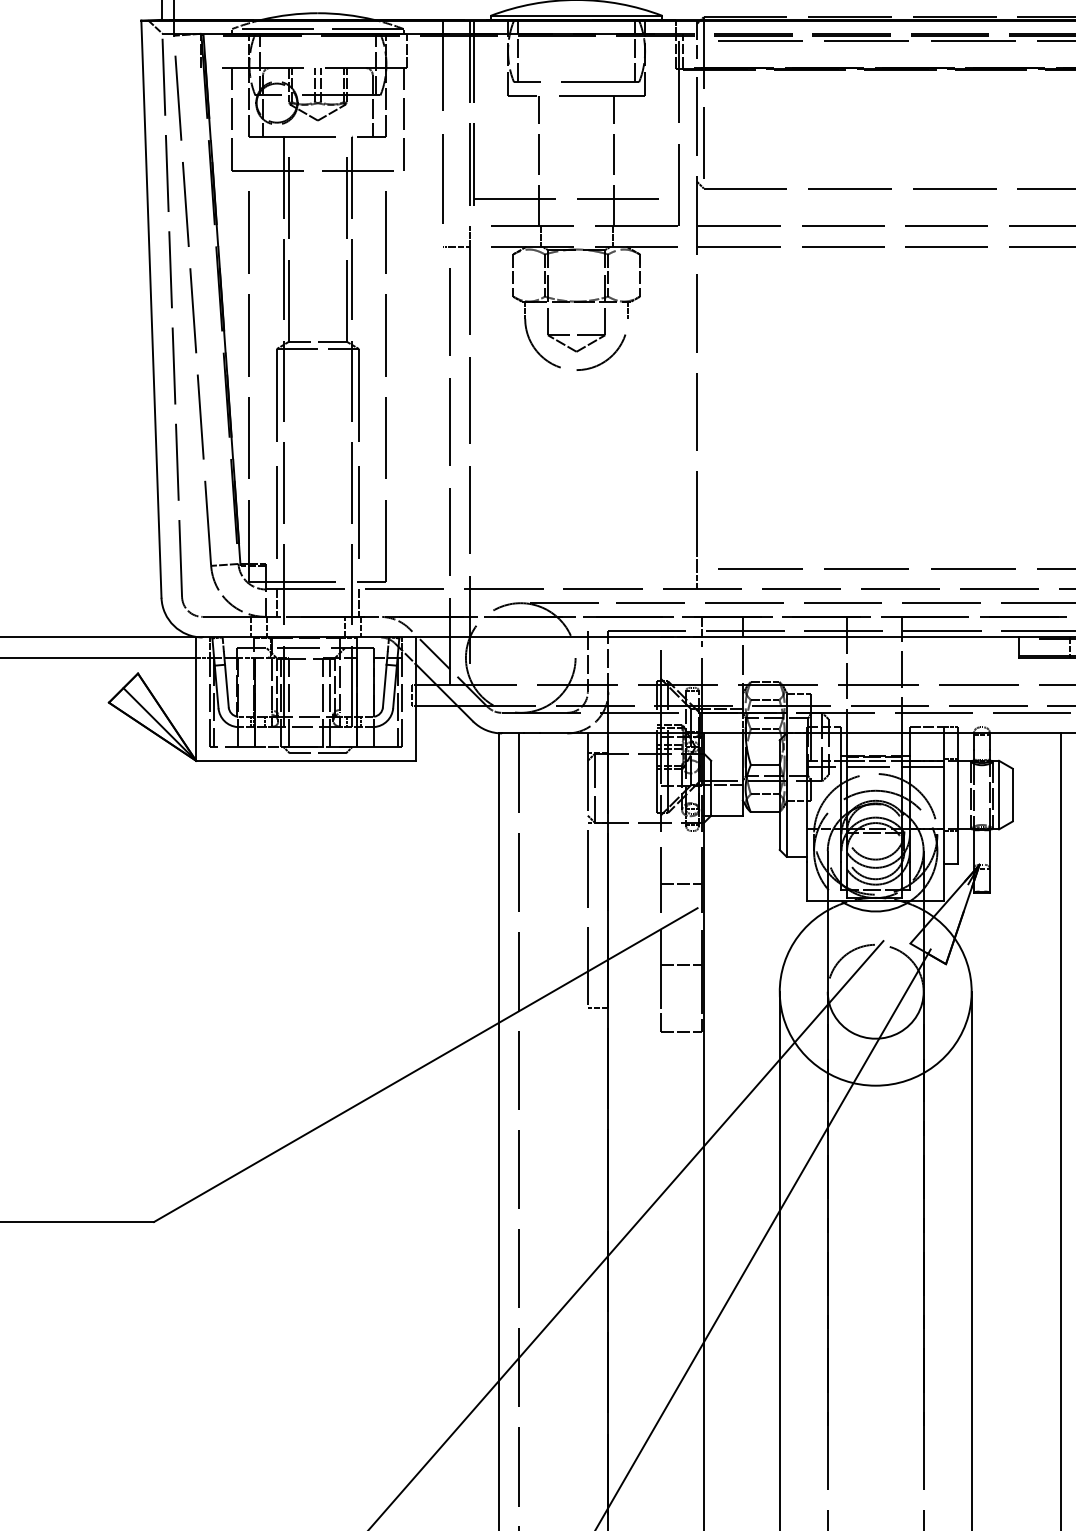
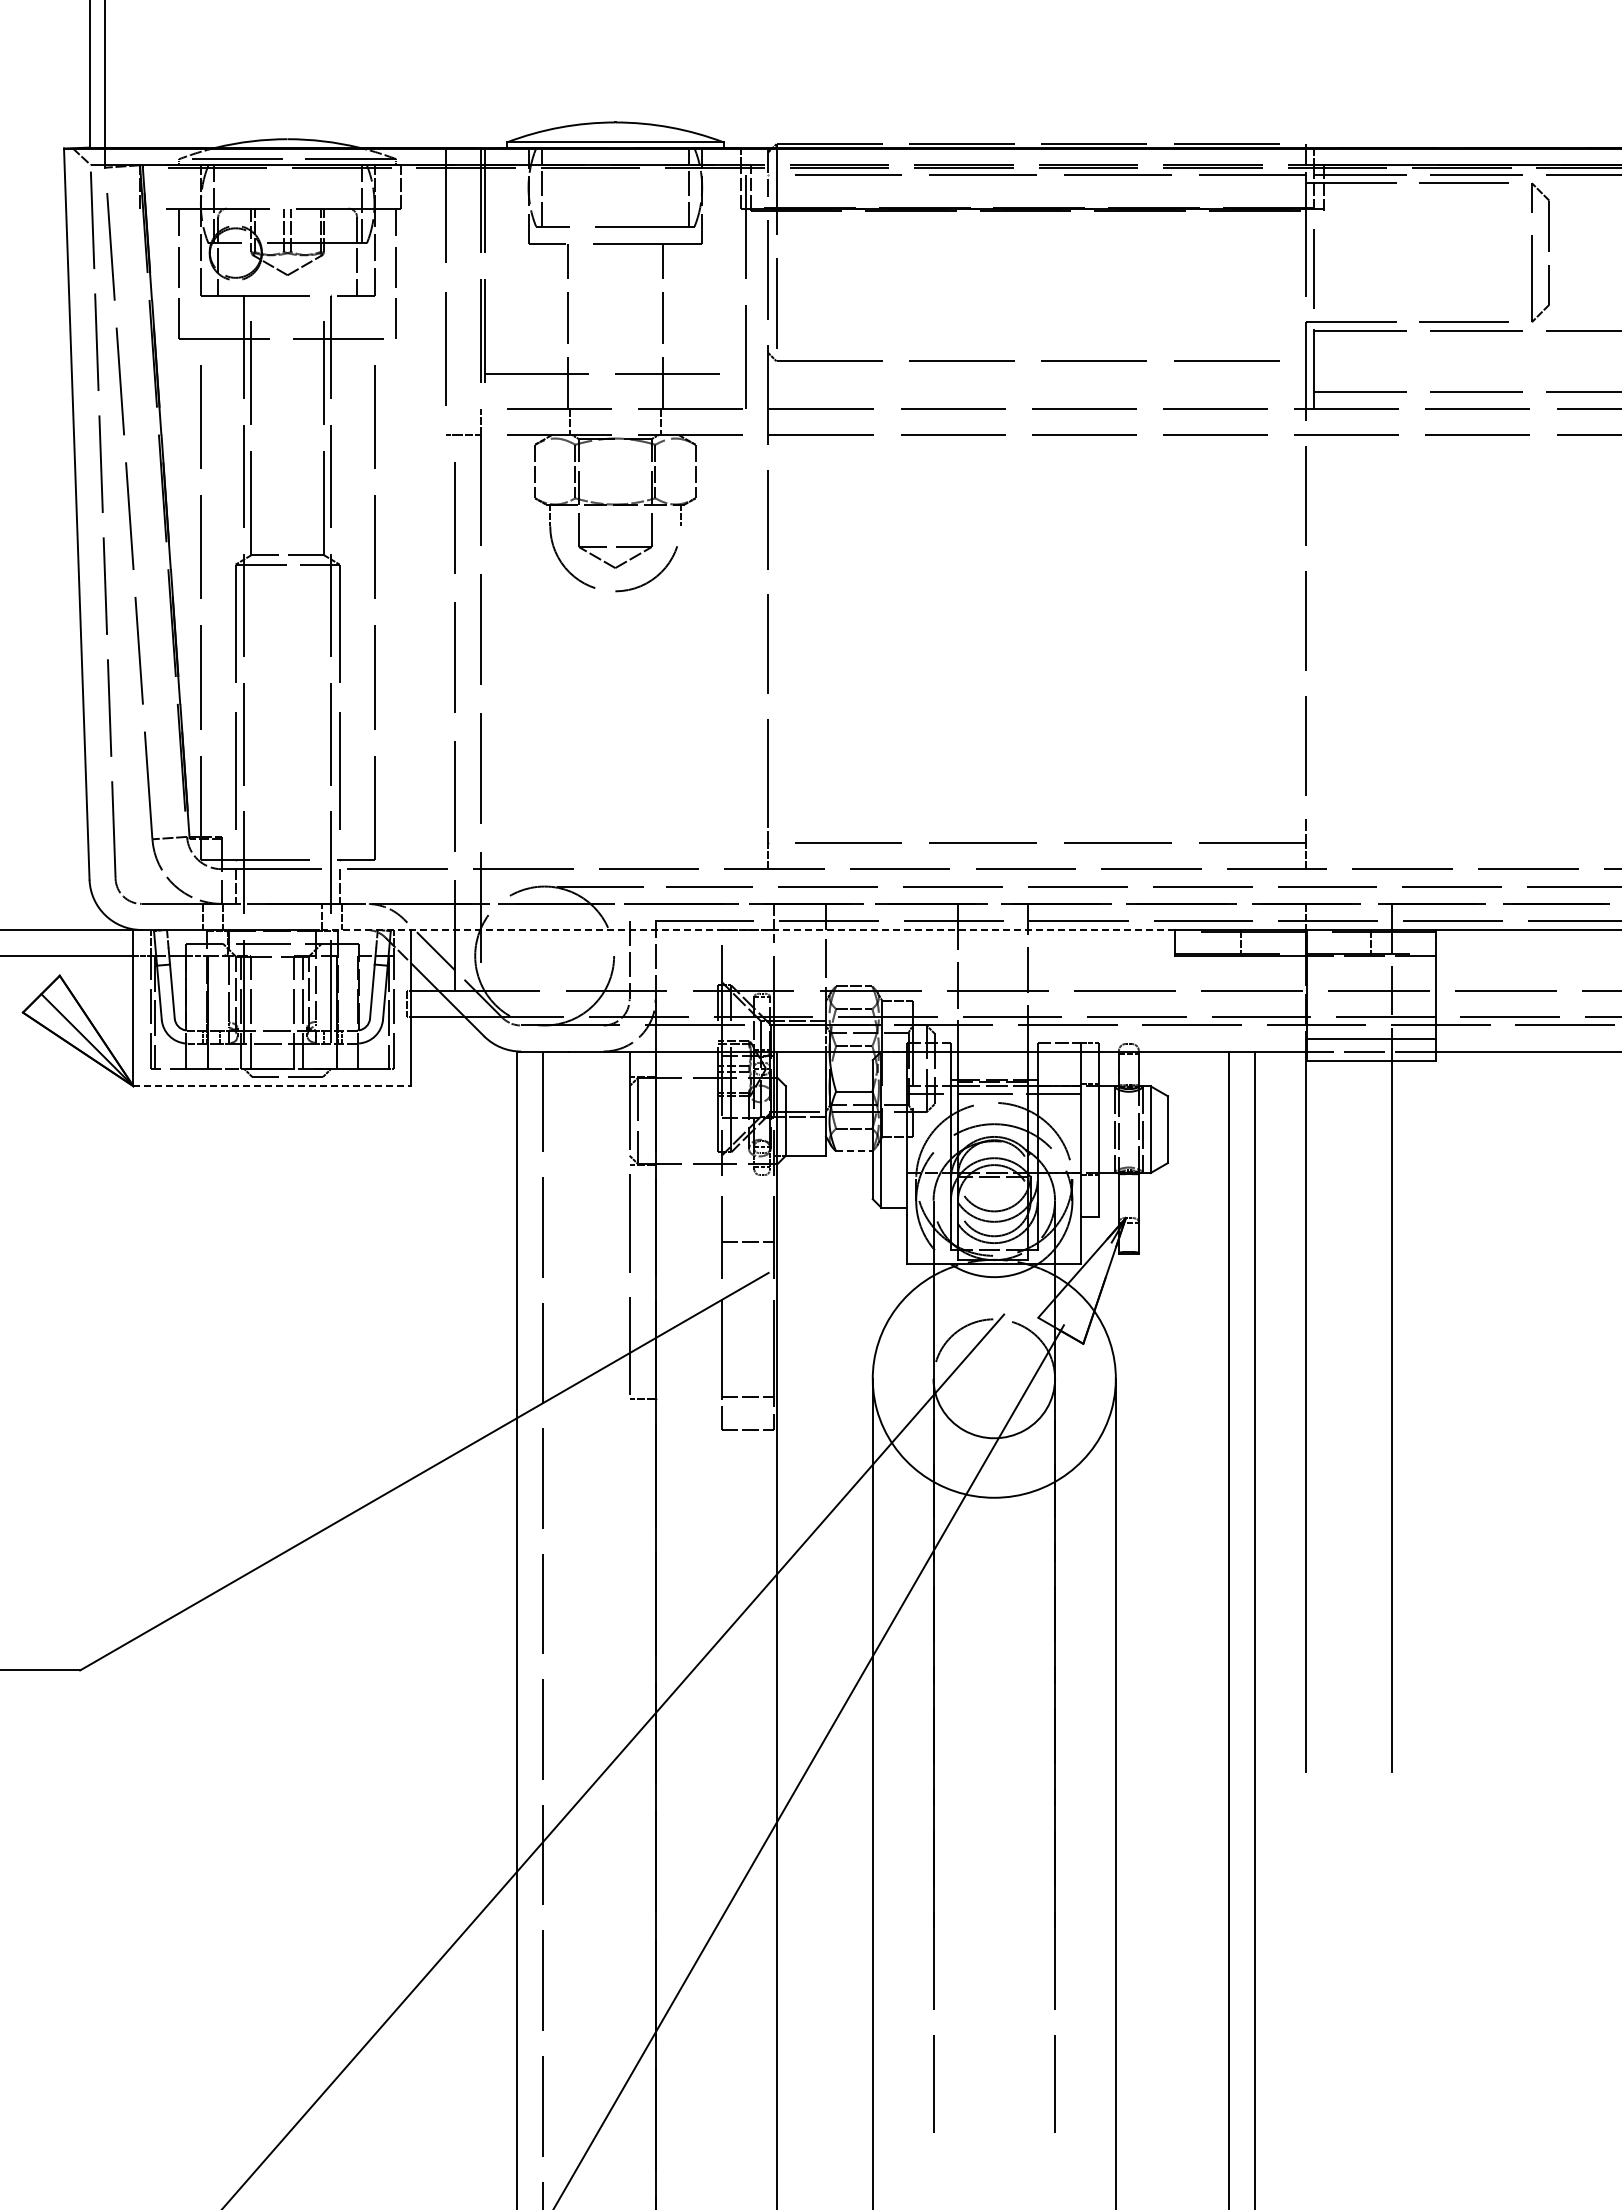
line: (680, 637) -> (746, 929), solid -> dashed
line: (305, 761) -> (272, 1086), solid -> dashed
line: (765, 812) -> (854, 1151), solid -> dashed
line: (680, 964) -> (747, 1396), moved

